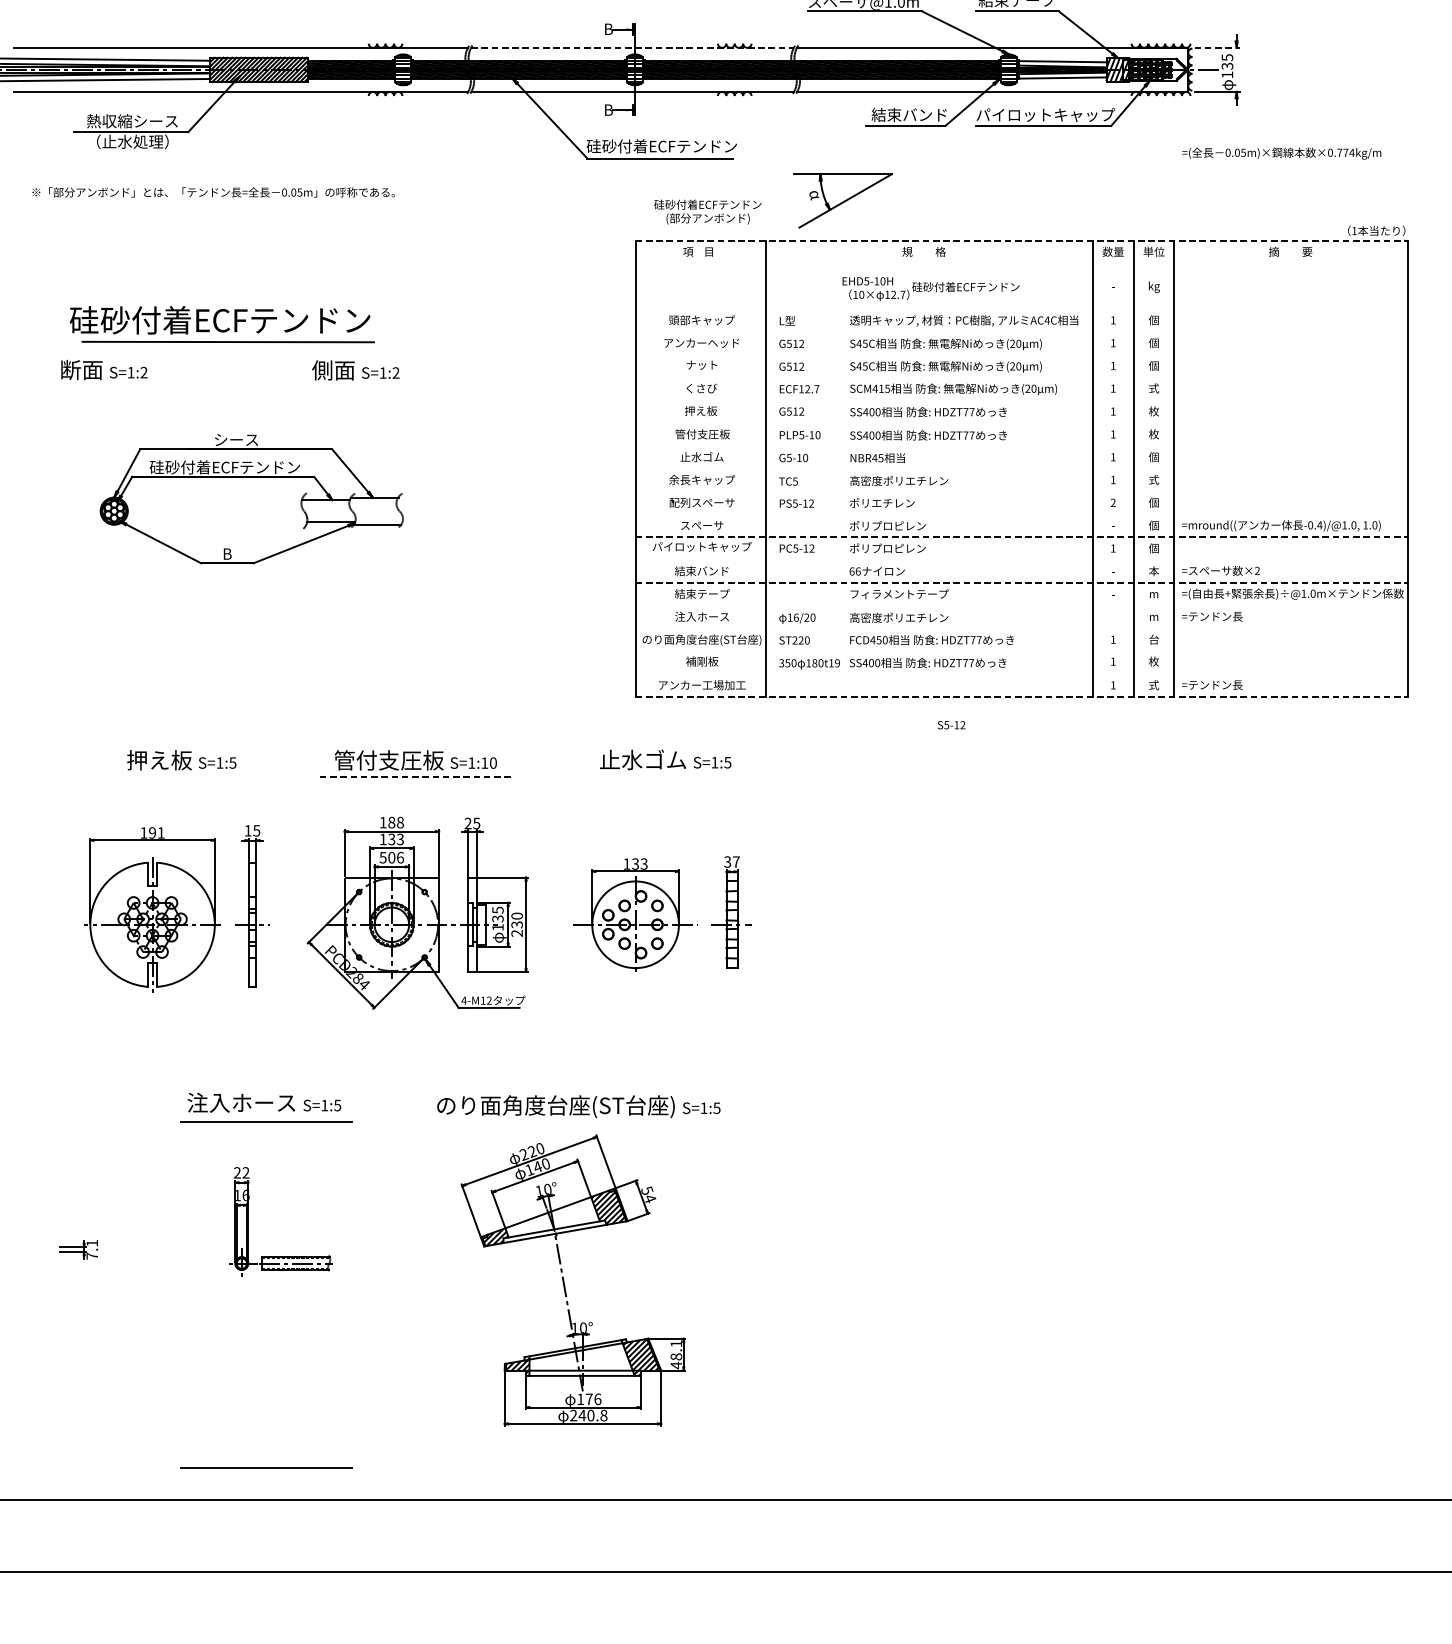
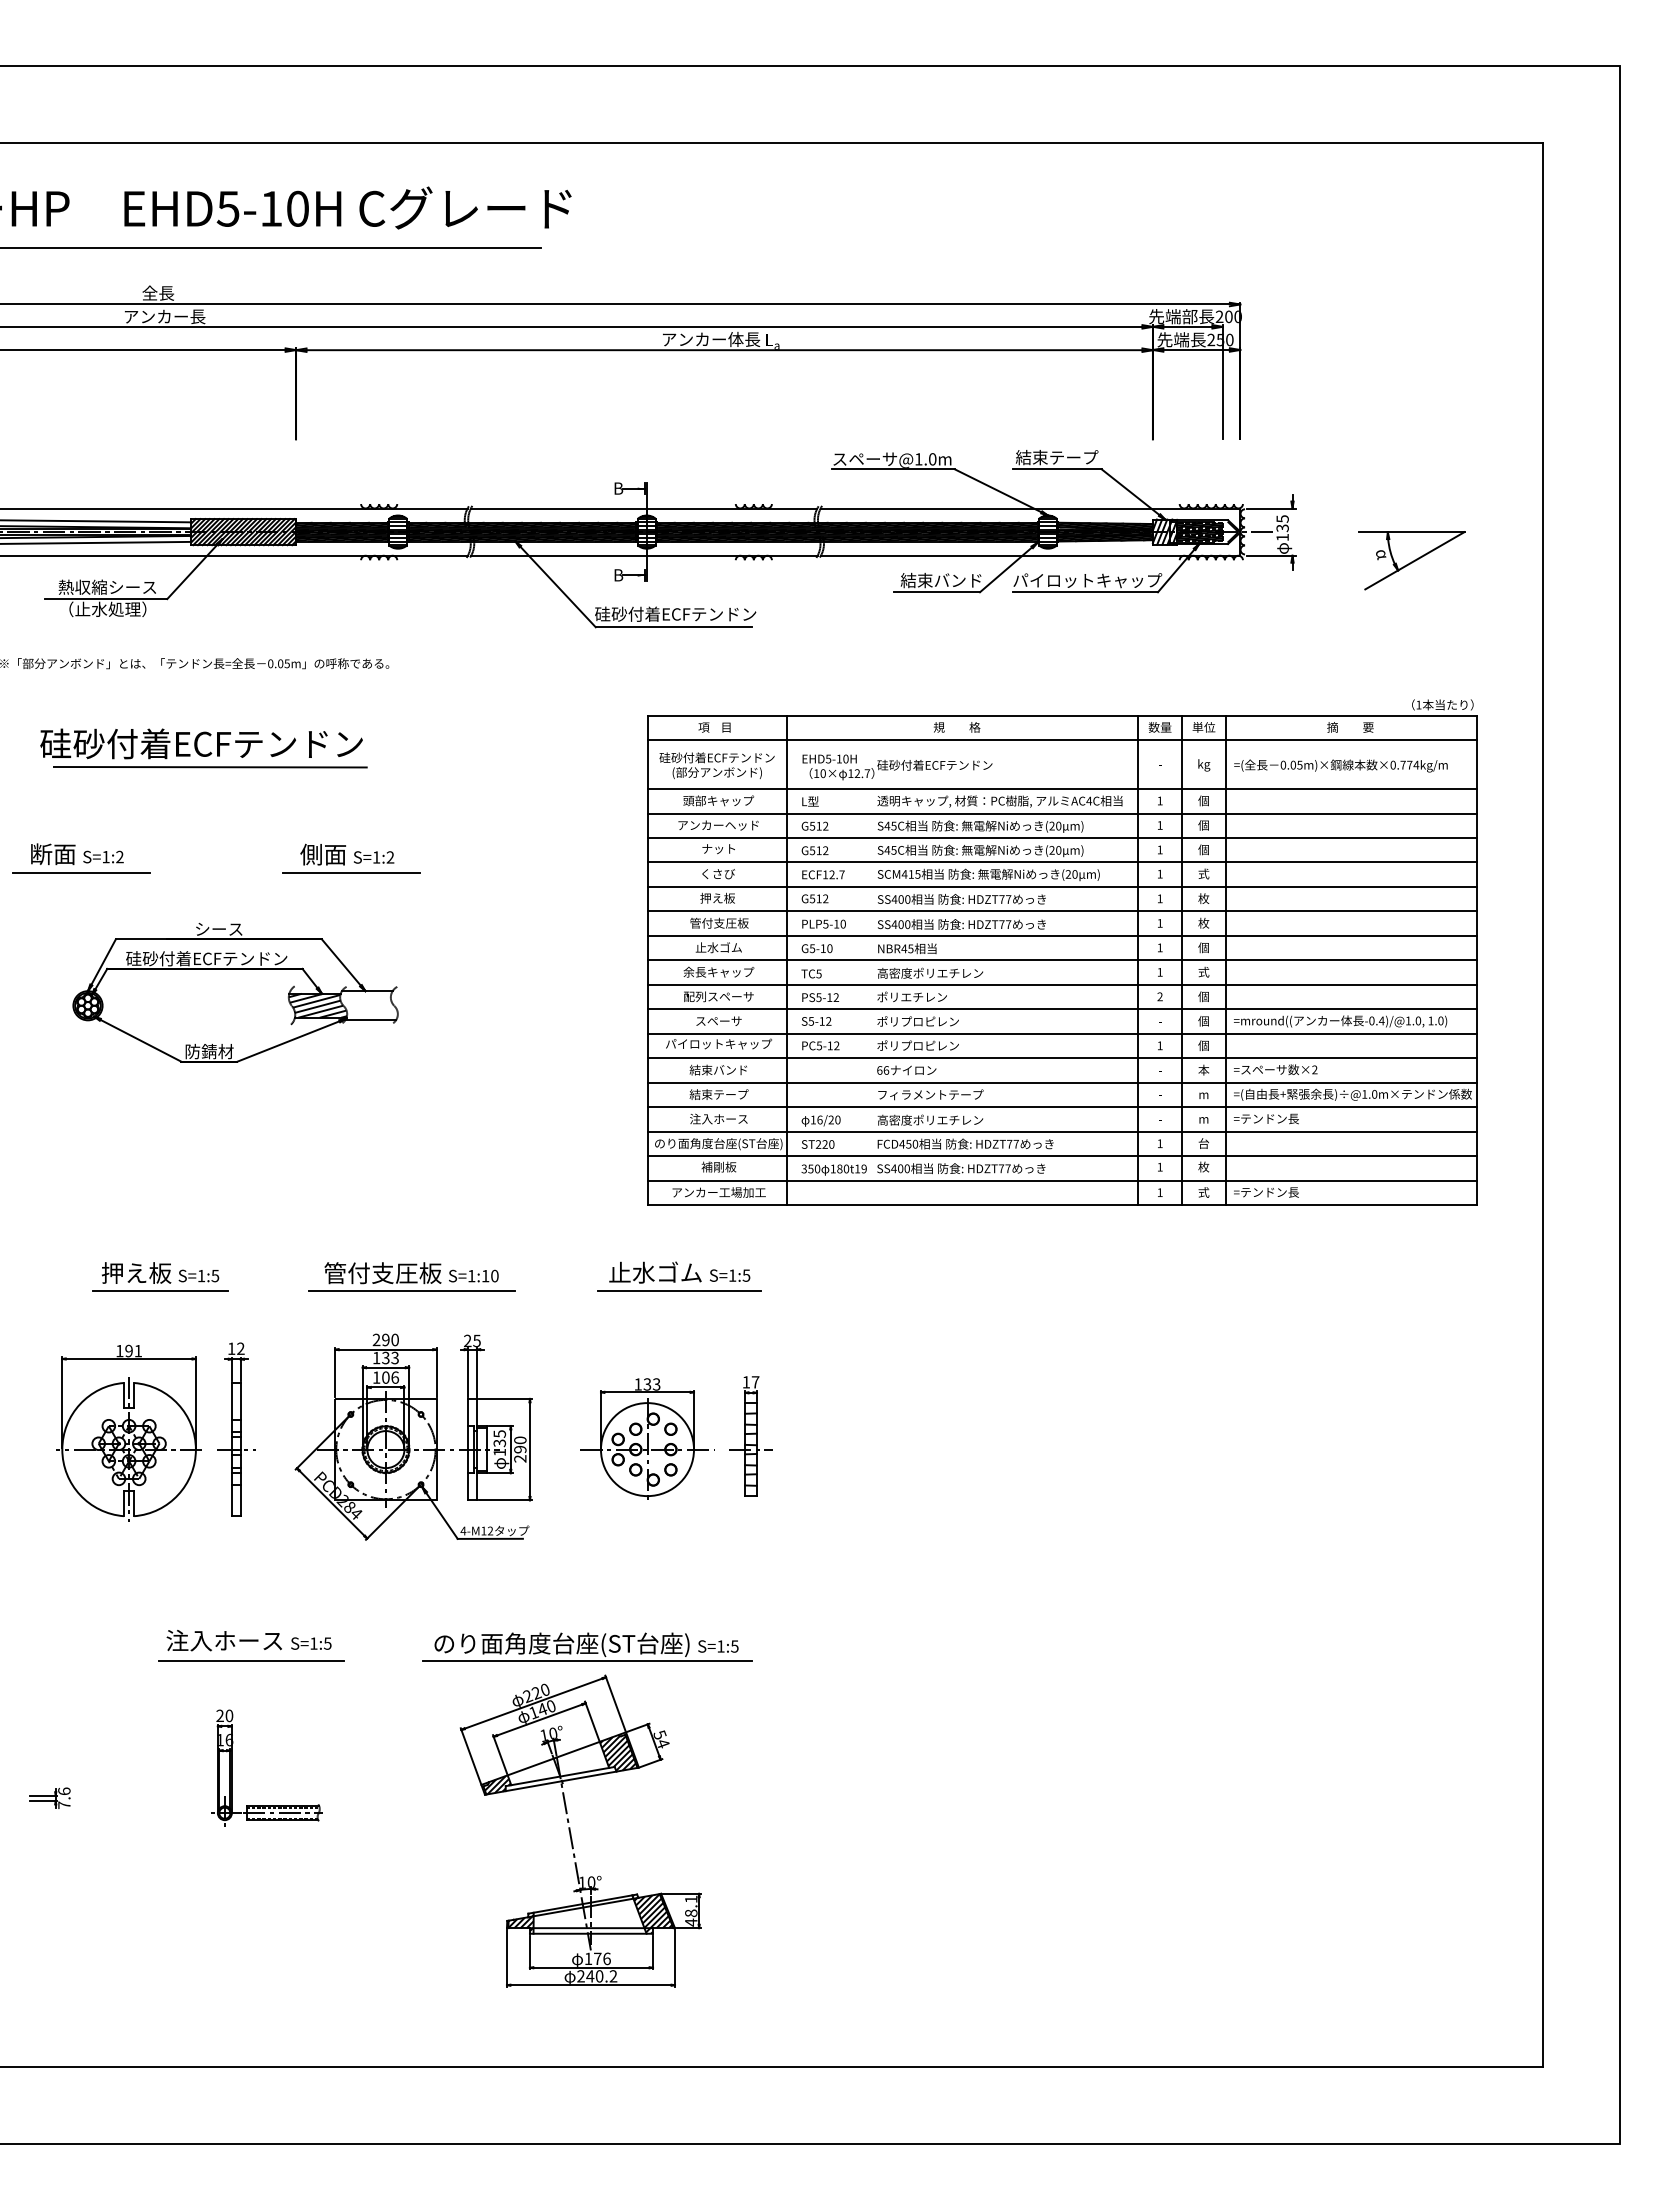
line: (632, 47) -> (644, 508), dashed -> solid
line: (1217, 47) -> (1272, 508), dashed -> solid
hatch: (1062, 63) -> (1105, 525), added
hatch: (1062, 75) -> (1105, 538), added
text: (1281, 153) -> (1340, 765), moved
part: (842, 200) -> (1411, 560), moved
text: (707, 211) -> (716, 765), moved
line: (1022, 240) -> (1062, 715), dashed -> solid
line: (1021, 264) -> (1061, 740), added
text: (930, 289) -> (897, 767), moved
line: (1021, 309) -> (1061, 789), added
part: (221, 324) -> (203, 748), moved
line: (1021, 332) -> (1061, 813), added
line: (1021, 355) -> (1061, 838), added
line: (1021, 377) -> (1061, 862), added
line: (107, 387) -> (80, 872), added
line: (359, 387) -> (351, 872), added
line: (1021, 400) -> (1061, 886), added
line: (1021, 423) -> (1061, 911), added
line: (1021, 445) -> (1061, 935), added
line: (1021, 469) -> (1061, 960), added
line: (1021, 491) -> (1061, 984), added
hatch: (329, 510) -> (318, 1005), added
line: (1021, 514) -> (1061, 1009), added
line: (1022, 537) -> (1062, 1033), dashed -> solid
text: (227, 553) -> (209, 1051), B -> 防錆材
line: (1021, 560) -> (1061, 1058), added
line: (1022, 582) -> (1062, 1082), dashed -> solid
line: (1021, 606) -> (1061, 1107), added
line: (1021, 628) -> (1061, 1131), added
line: (1021, 651) -> (1061, 1156), added
line: (1021, 674) -> (1061, 1180), added
line: (1022, 697) -> (1062, 1205), dashed -> solid
text: (951, 725) -> (816, 1021), moved
line: (180, 776) -> (159, 1290), added
line: (416, 776) -> (412, 1290), dashed -> solid
line: (665, 776) -> (679, 1290), added
text: (391, 822) -> (385, 1339), 188 -> 290
text: (256, 830) -> (240, 1348), 15 -> 12
text: (383, 857) -> (376, 1377), 506 -> 106
text: (726, 862) -> (745, 1382), 37 -> 17
text: (517, 924) -> (520, 1449), 230 -> 290
line: (579, 1122) -> (587, 1661), added
text: (246, 1172) -> (229, 1715), 22 -> 20
text: (92, 1242) -> (64, 1790), 7.1 -> 7.6
text: (603, 1415) -> (613, 1976), 240.8 -> 240.2
line: (266, 1467) -> (251, 2032), removed

